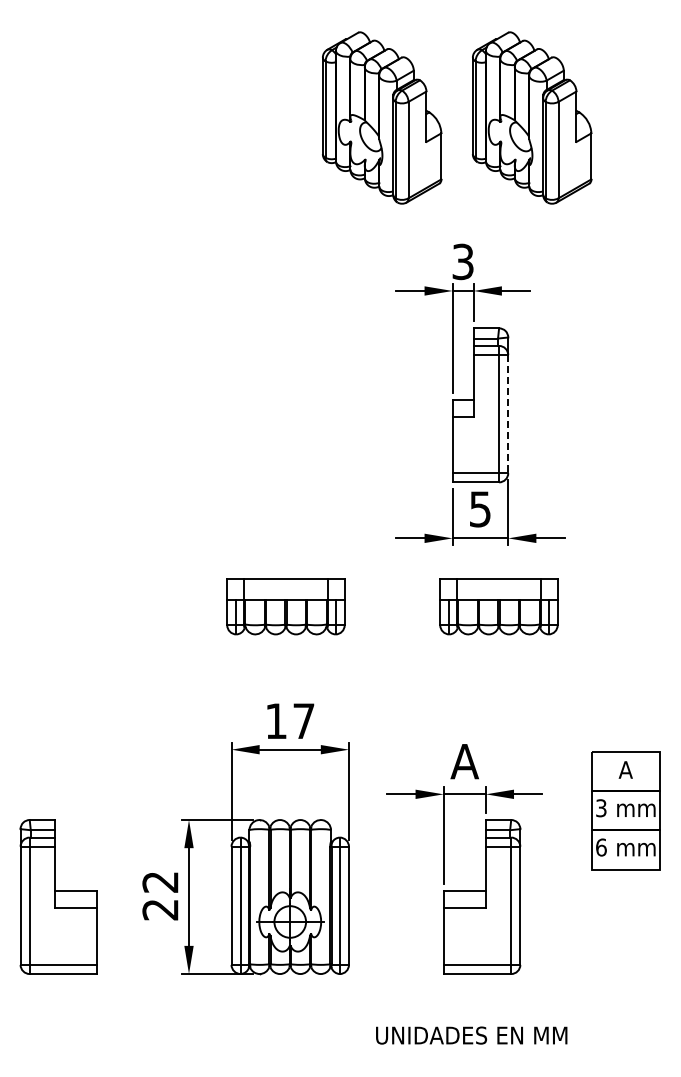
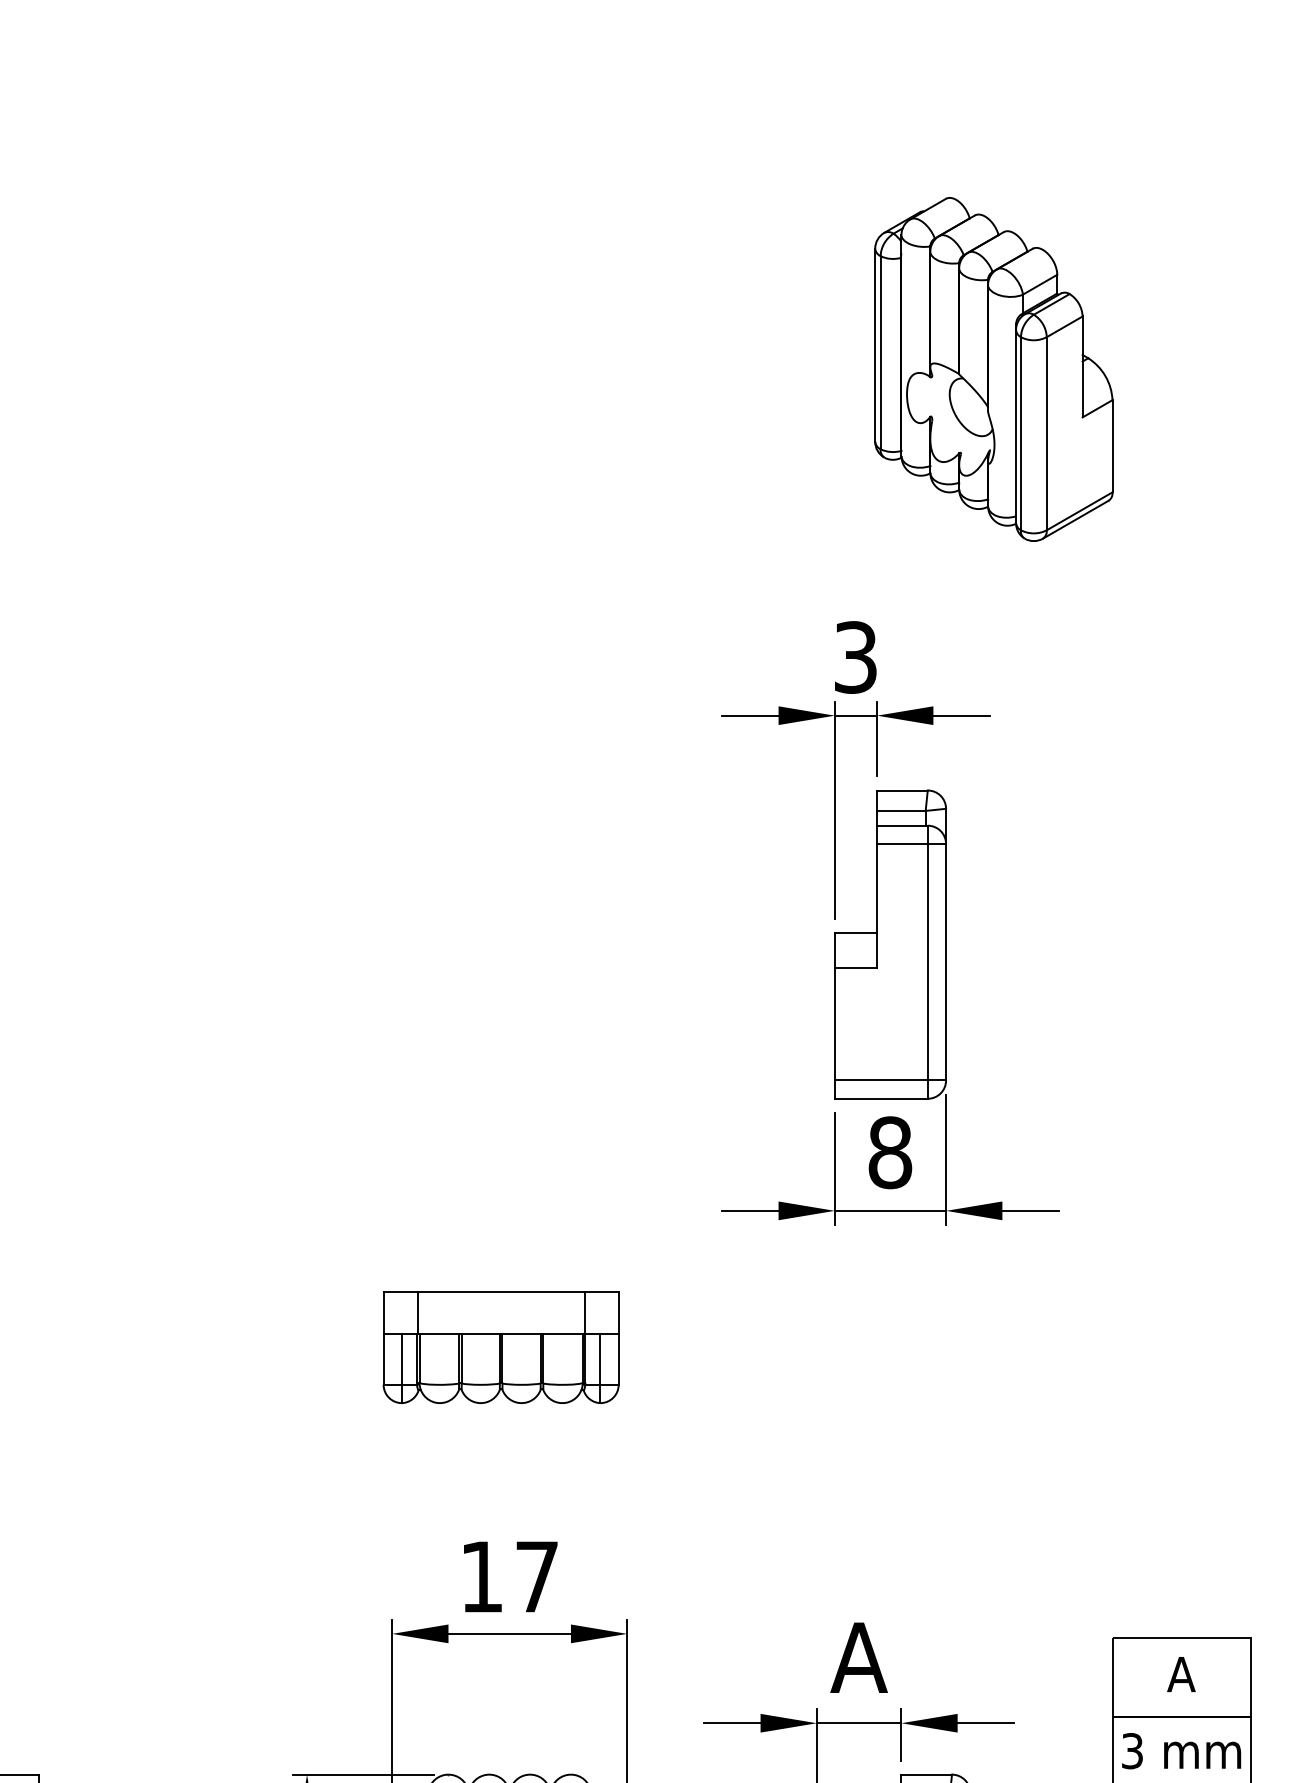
part: (382, 117) -> (694, 368), removed
line: (508, 414) -> (946, 962), dashed -> solid
text: (480, 509) -> (890, 1153), 5 -> 8
part: (498, 606) -> (926, 1347), removed

